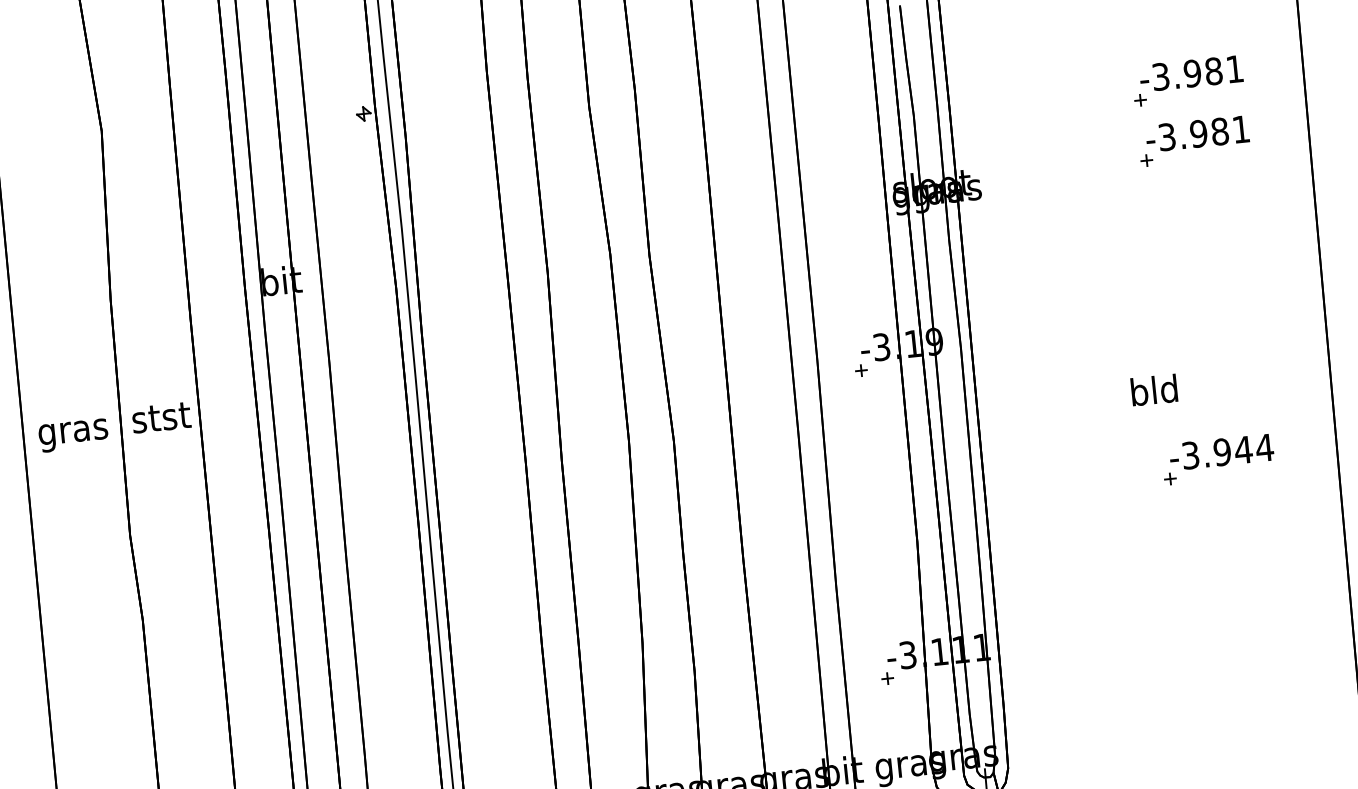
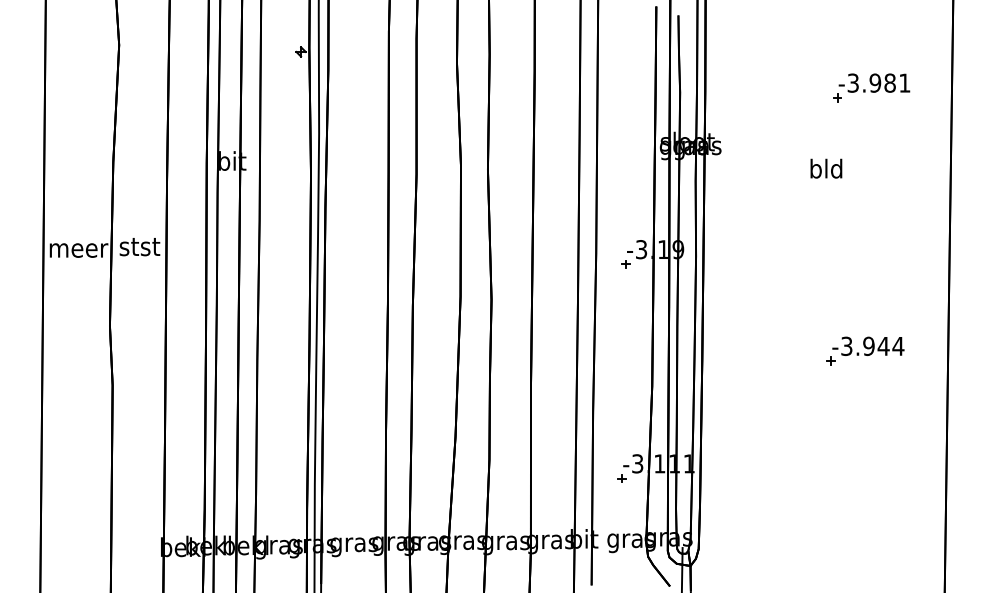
part: (1193, 140) -> (871, 129), removed
text: (1154, 389) -> (826, 168), moved
text: (74, 434) -> (78, 252), gras -> meer

